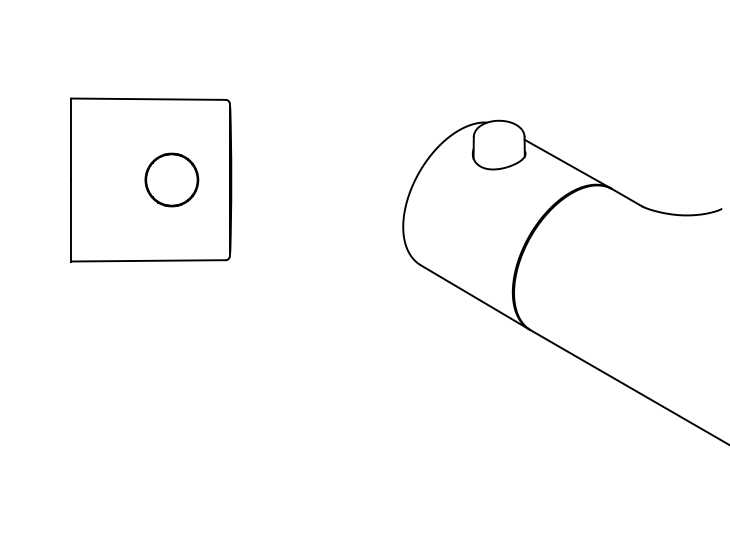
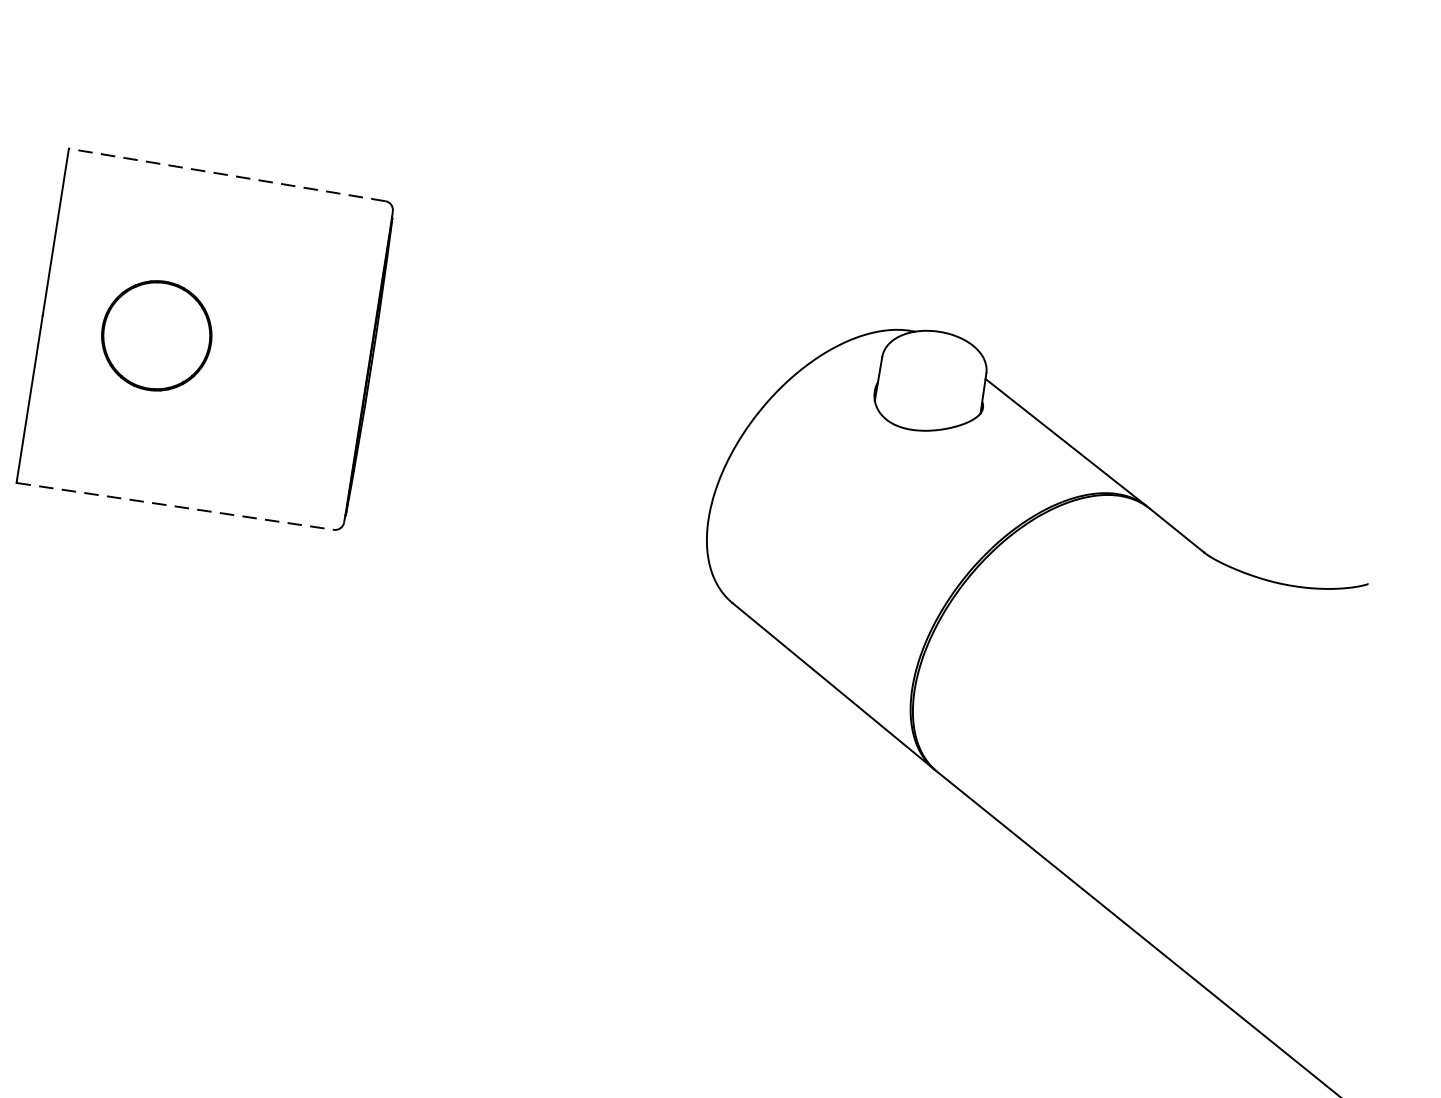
line: (147, 99) -> (225, 175), solid -> dashed
part: (171, 179) -> (156, 334), moved
line: (148, 260) -> (175, 505), solid -> dashed

